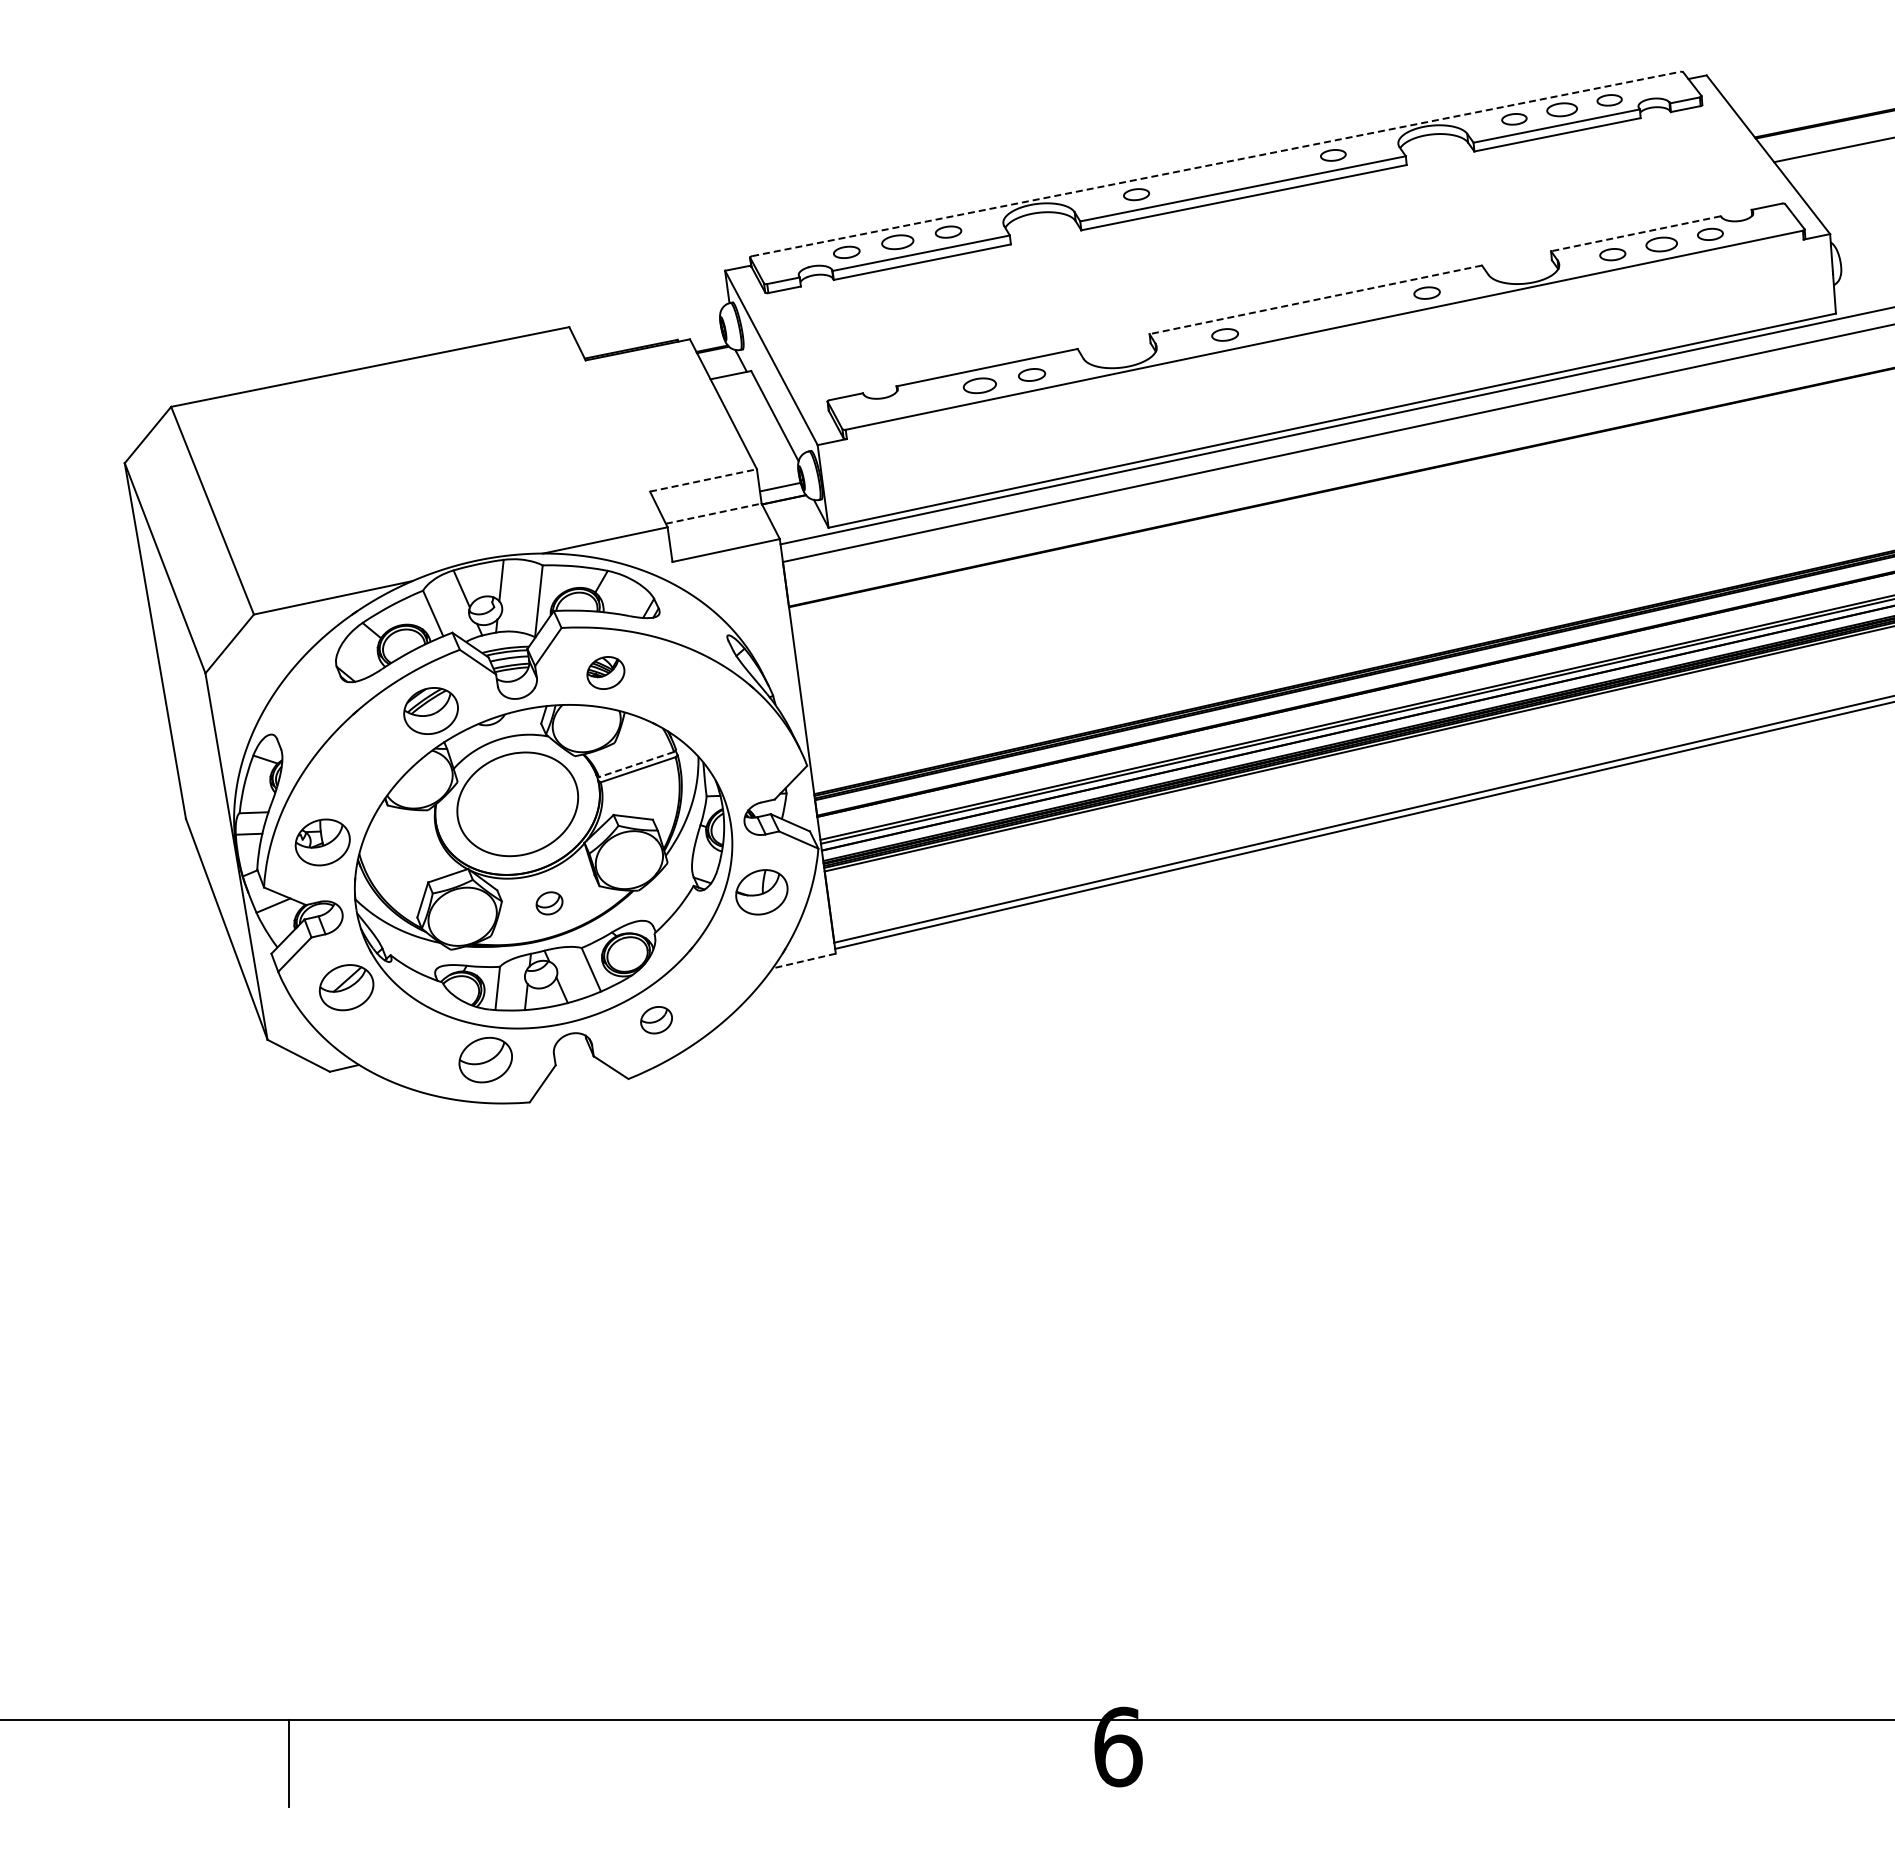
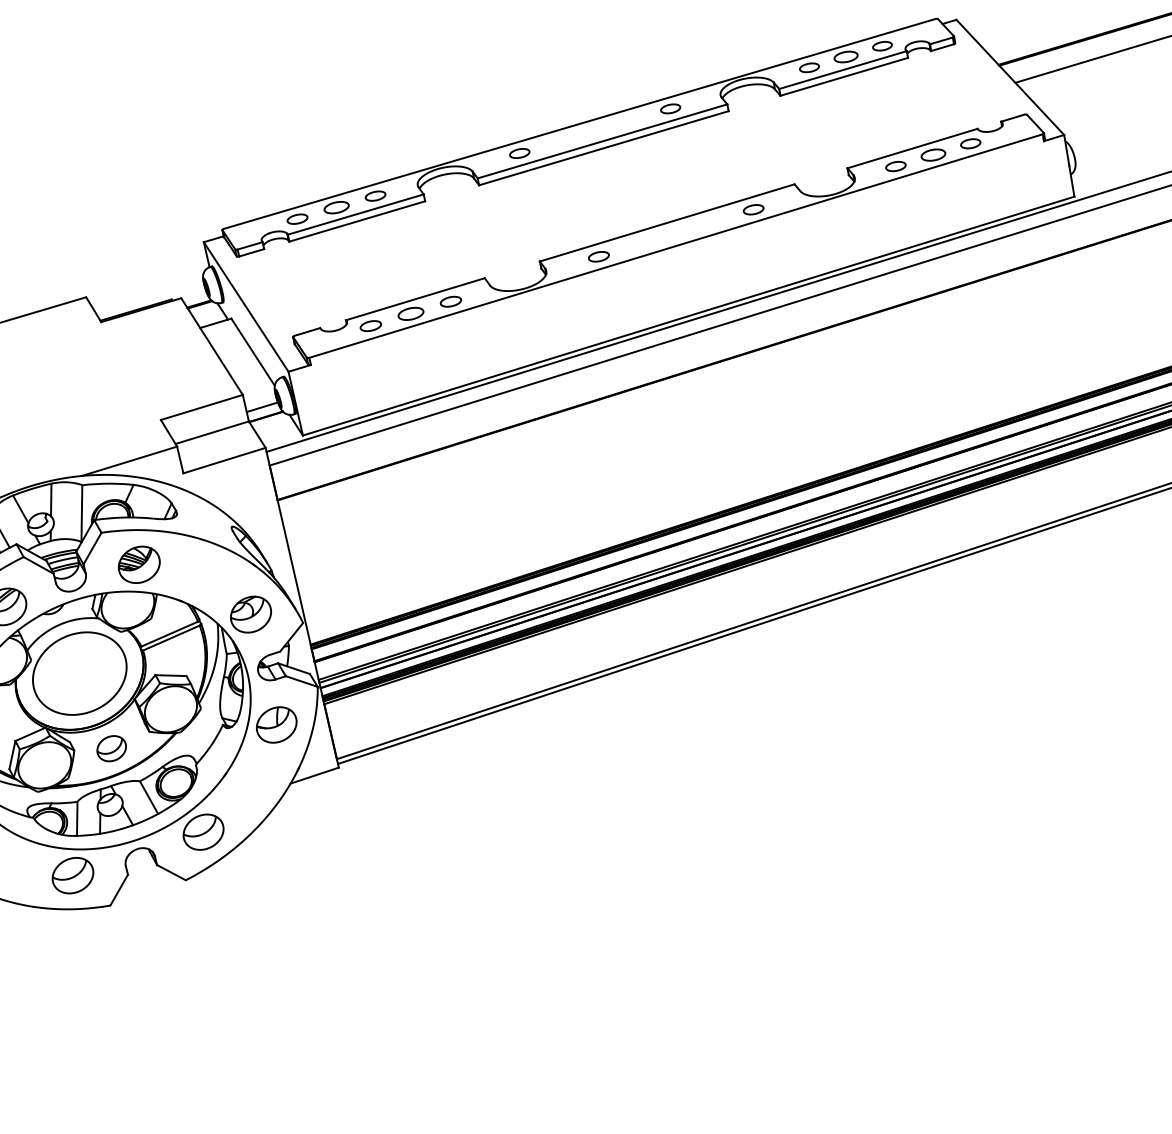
line: (1216, 163) -> (579, 123), dashed -> solid
line: (1635, 233) -> (912, 148), dashed -> solid
line: (1315, 299) -> (666, 222), dashed -> solid
part: (927, 396) -> (370, 326), added
line: (703, 480) -> (201, 407), dashed -> solid
line: (713, 513) -> (212, 432), dashed -> solid
part: (605, 672) -> (138, 564), size x1.43
part: (741, 748) -> (250, 614), added
line: (636, 764) -> (169, 634), dashed -> solid
part: (549, 903) -> (111, 748), size x1.43
line: (803, 961) -> (314, 776), dashed -> solid
part: (656, 1020) -> (203, 832), size x1.67

